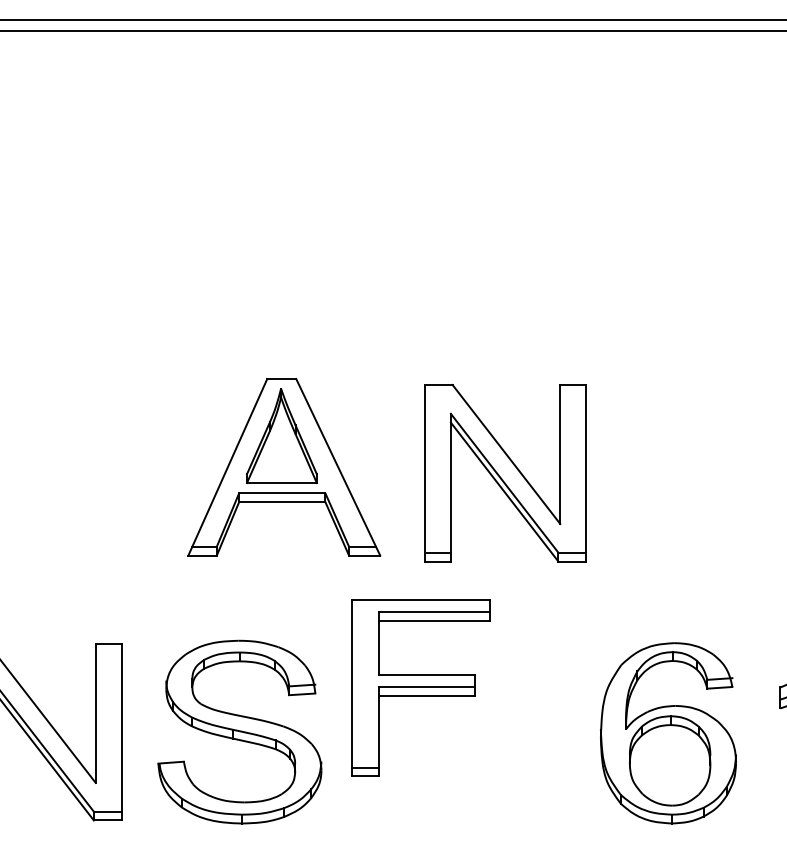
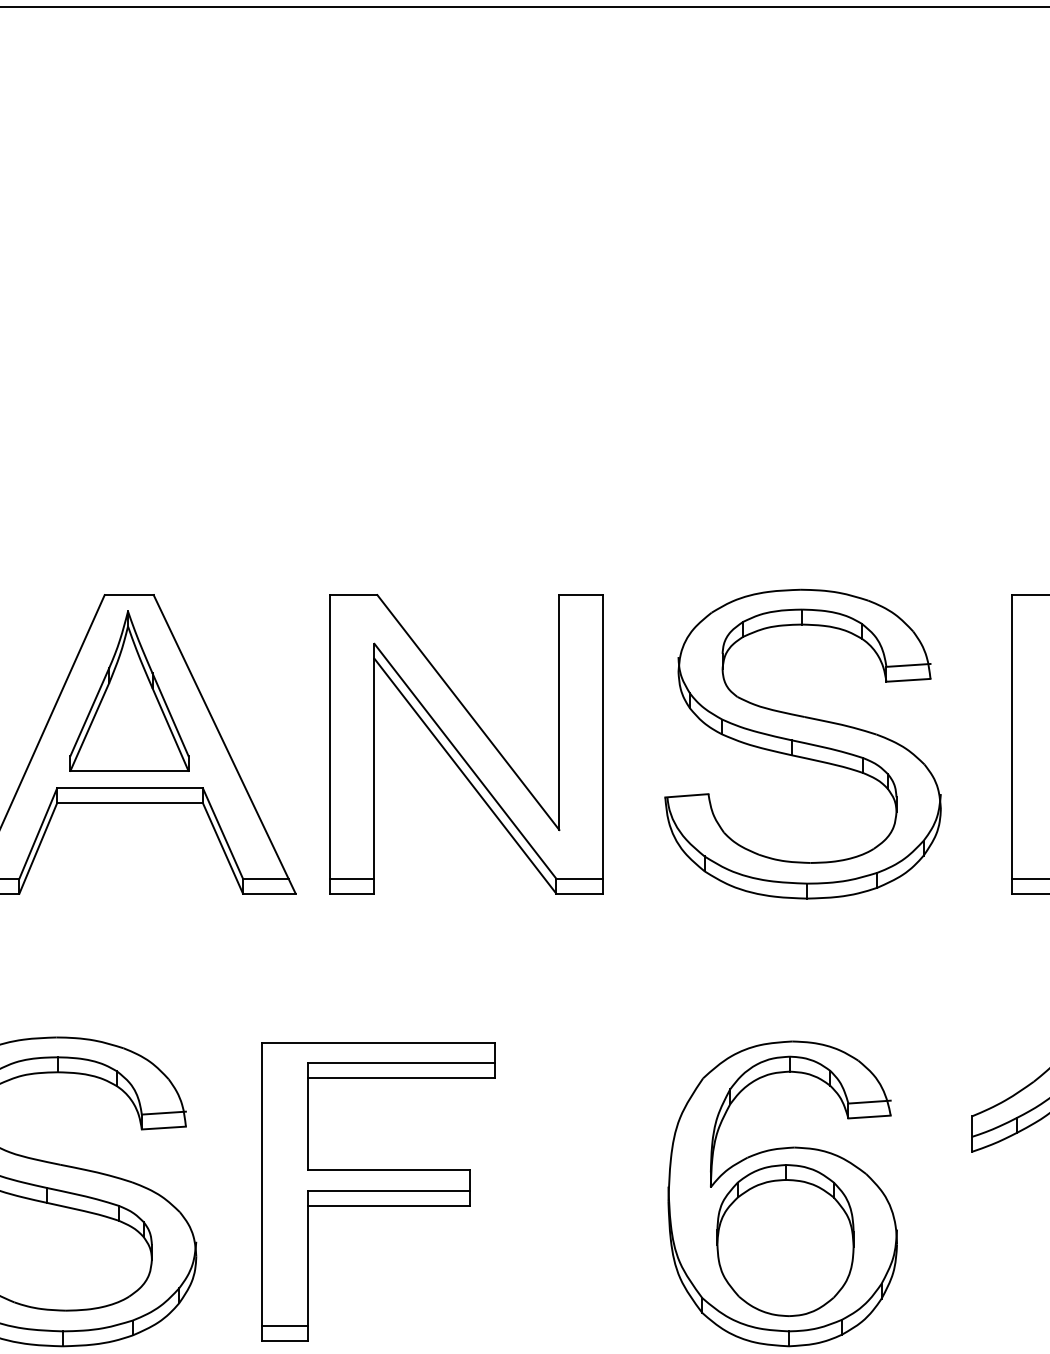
part: (680, 467) -> (803, 744), added
part: (505, 472) -> (466, 742), moved
part: (420, 687) -> (377, 1190), moved

